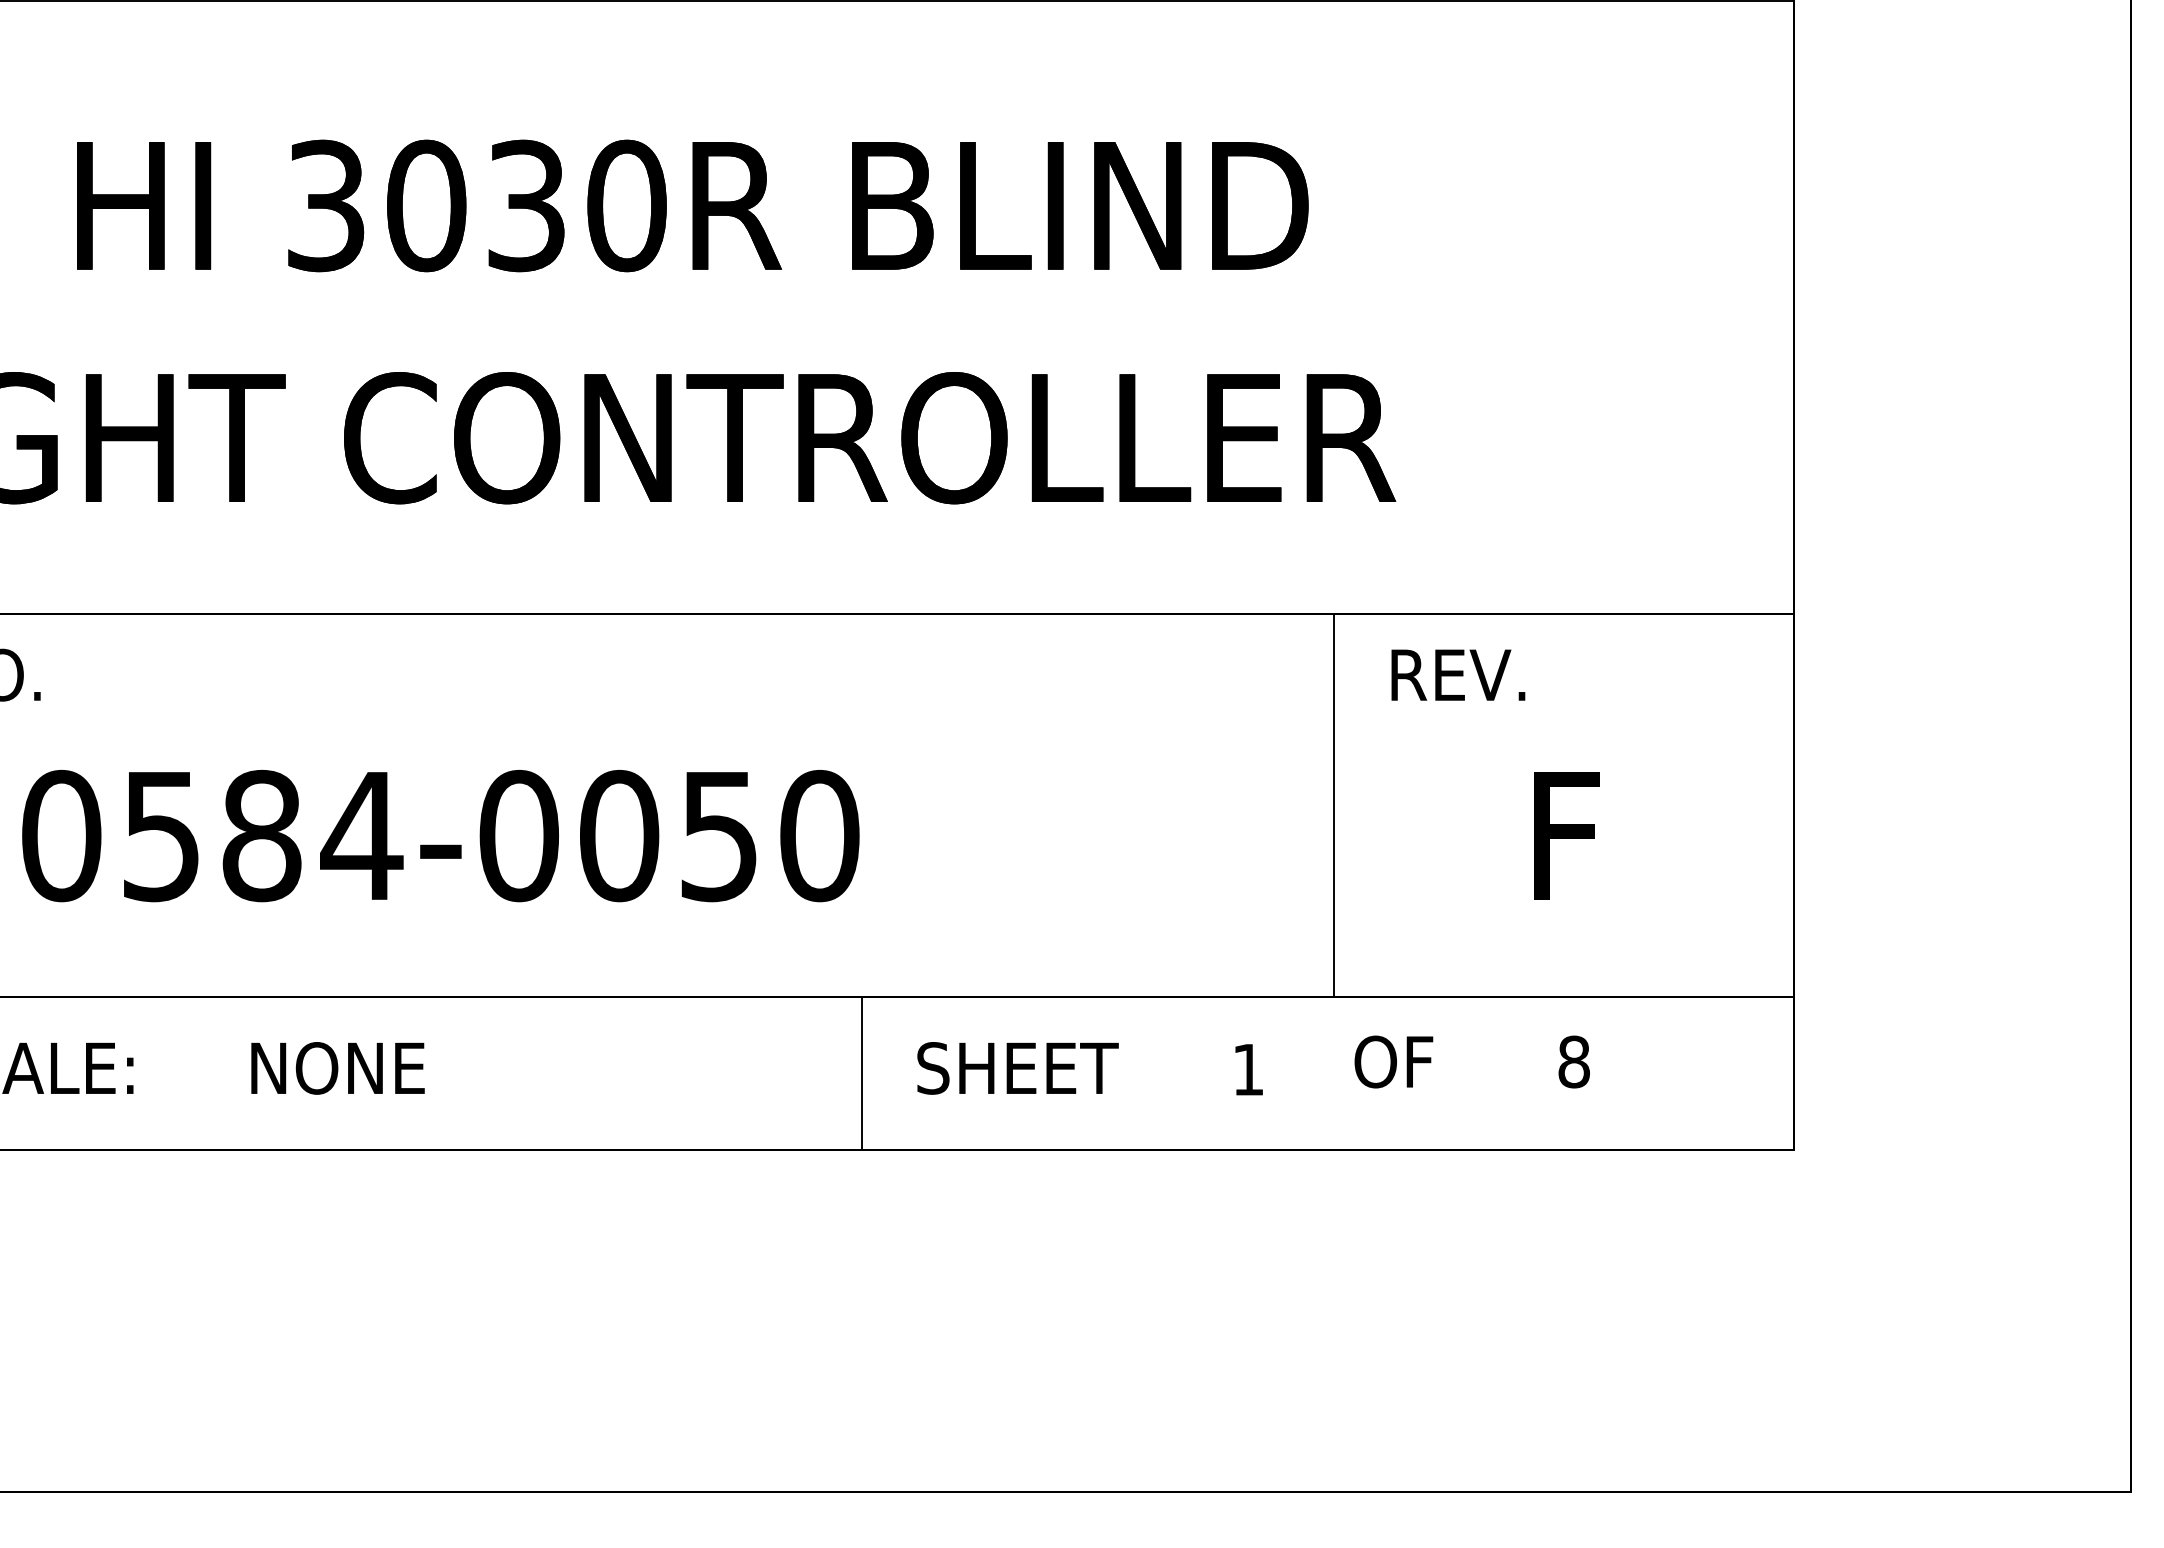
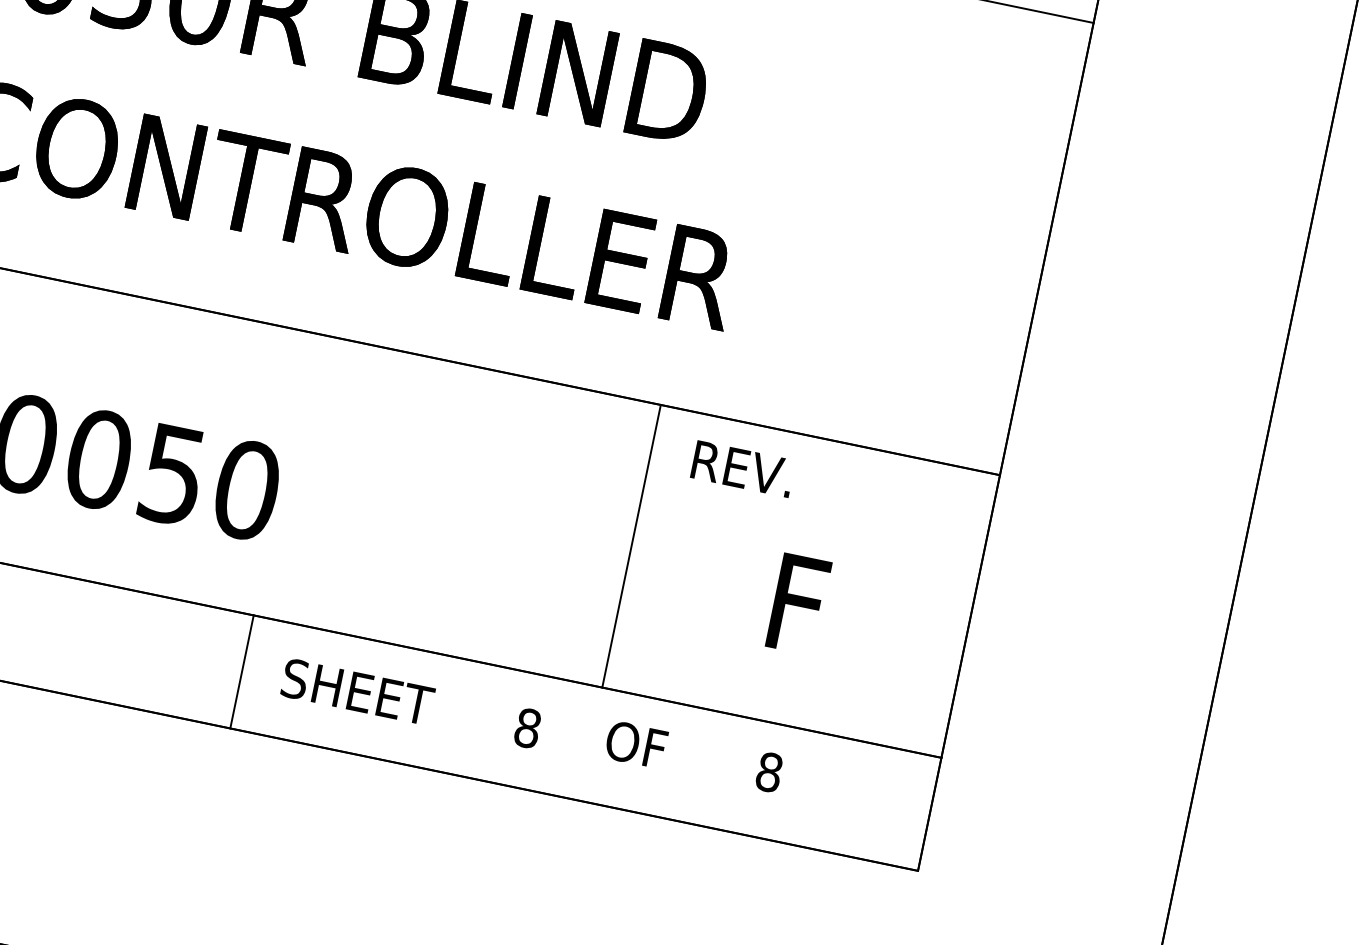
text: (1248, 1069) -> (527, 728), 1 -> 8

